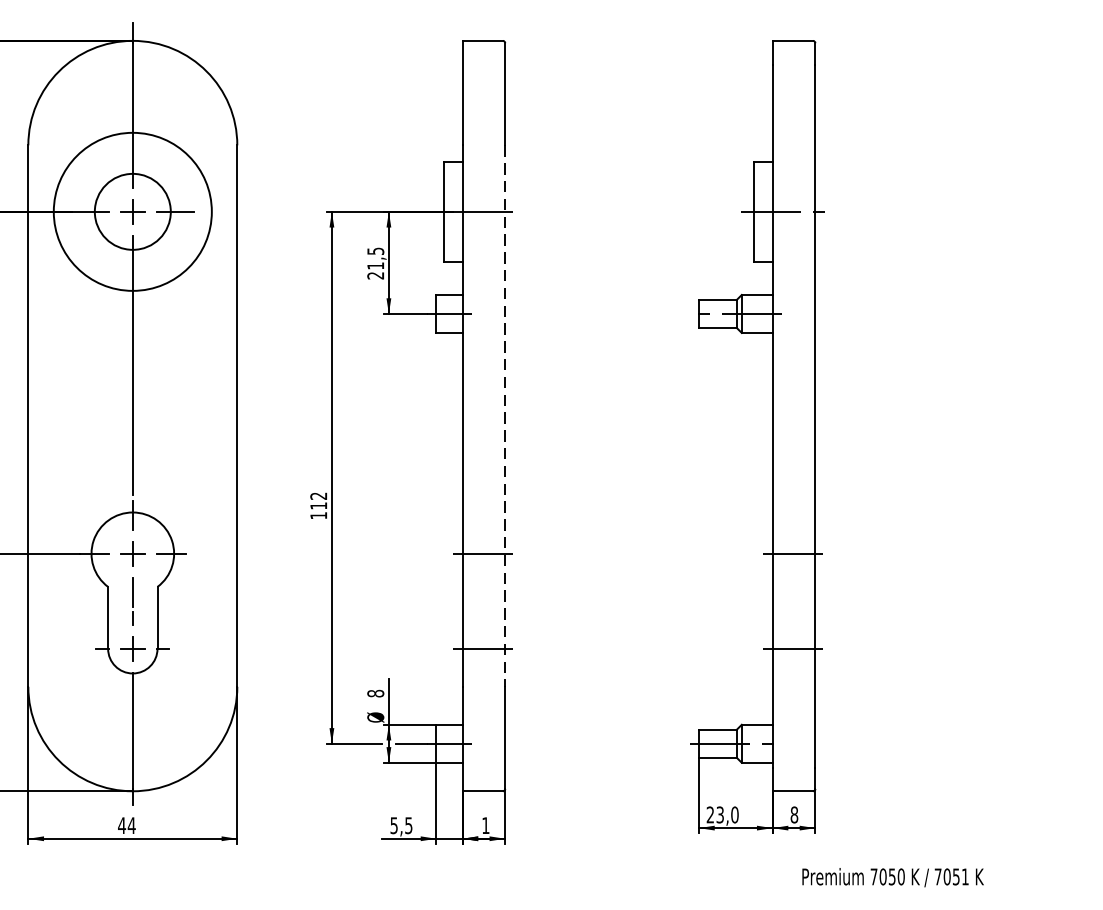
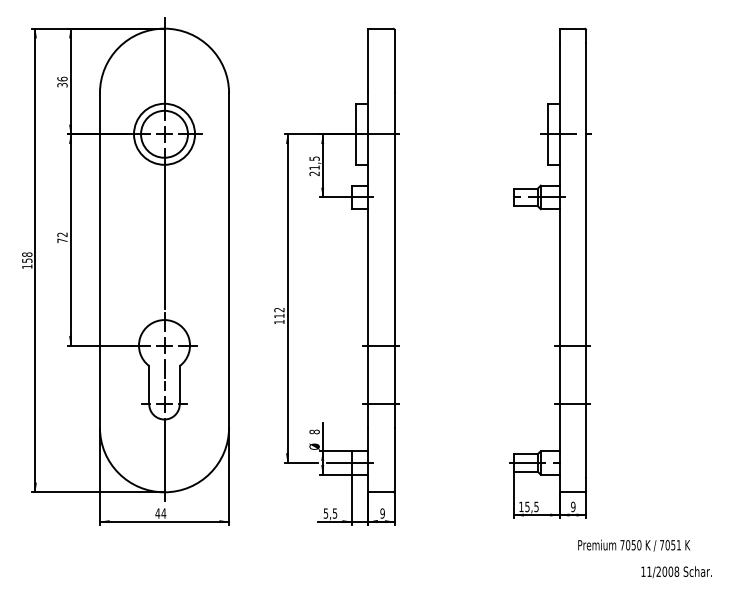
circle: (132, 210) -> (164, 133), size x0.62
line: (505, 416) -> (394, 260), dashed -> solid
text: (721, 814) -> (528, 506), 23,0 -> 15,5
text: (794, 815) -> (573, 507), 8 -> 9
text: (485, 825) -> (382, 513), 1 -> 9

